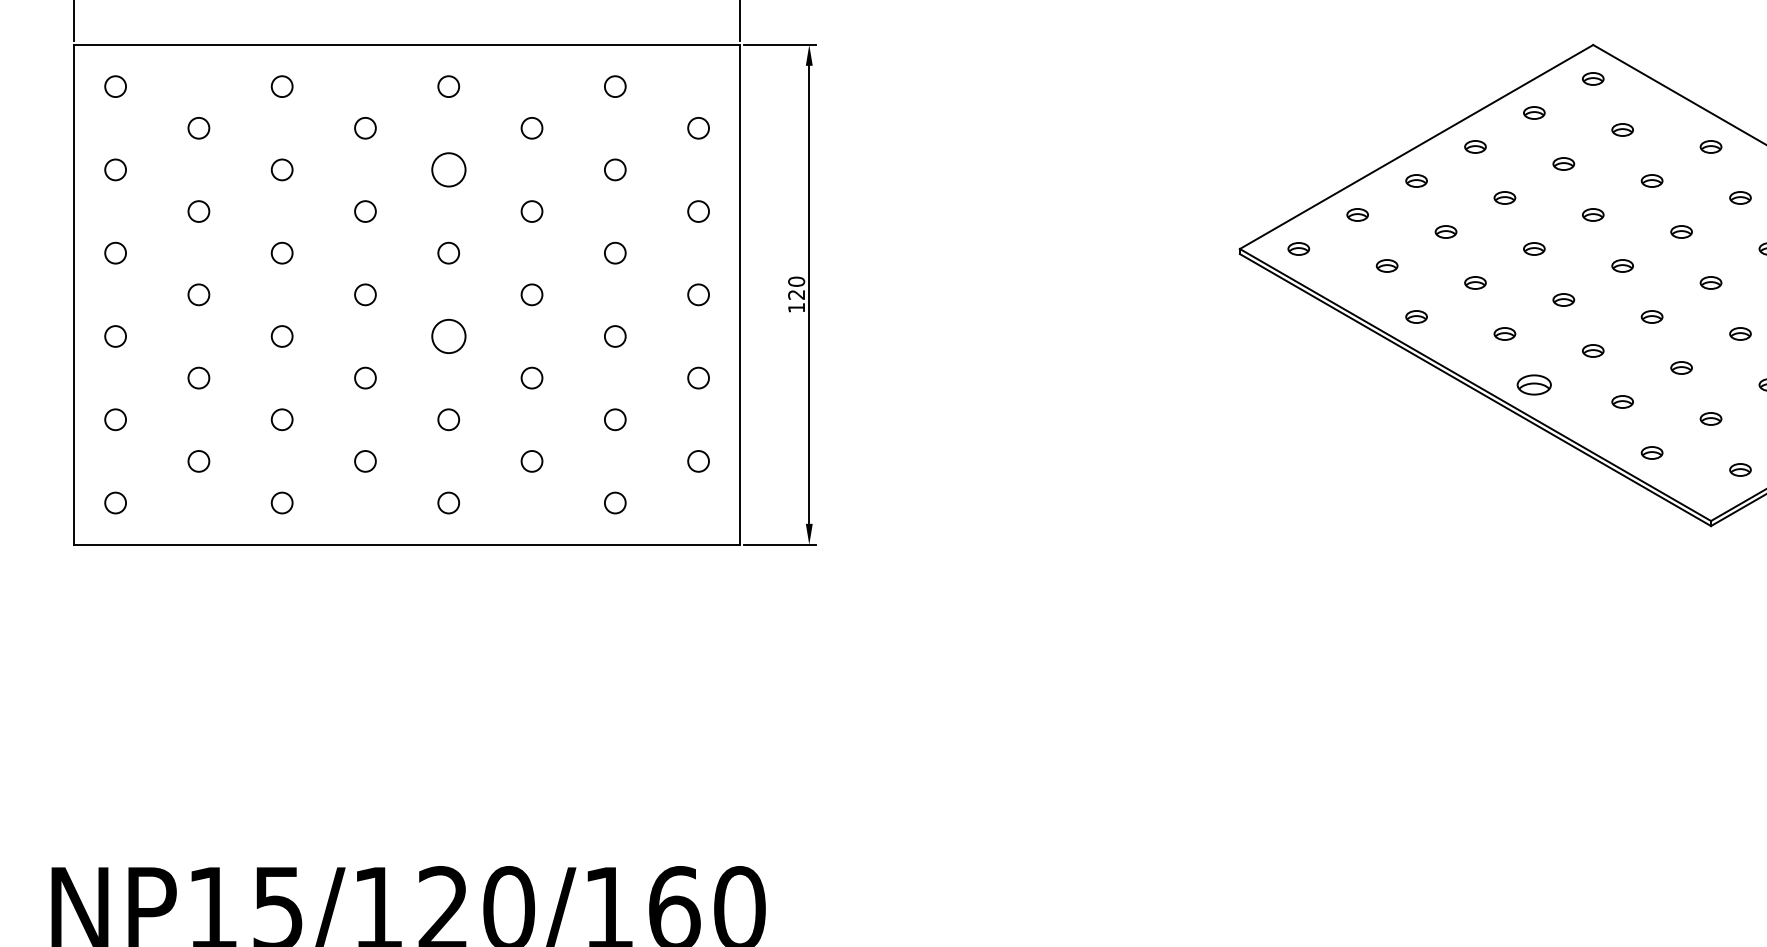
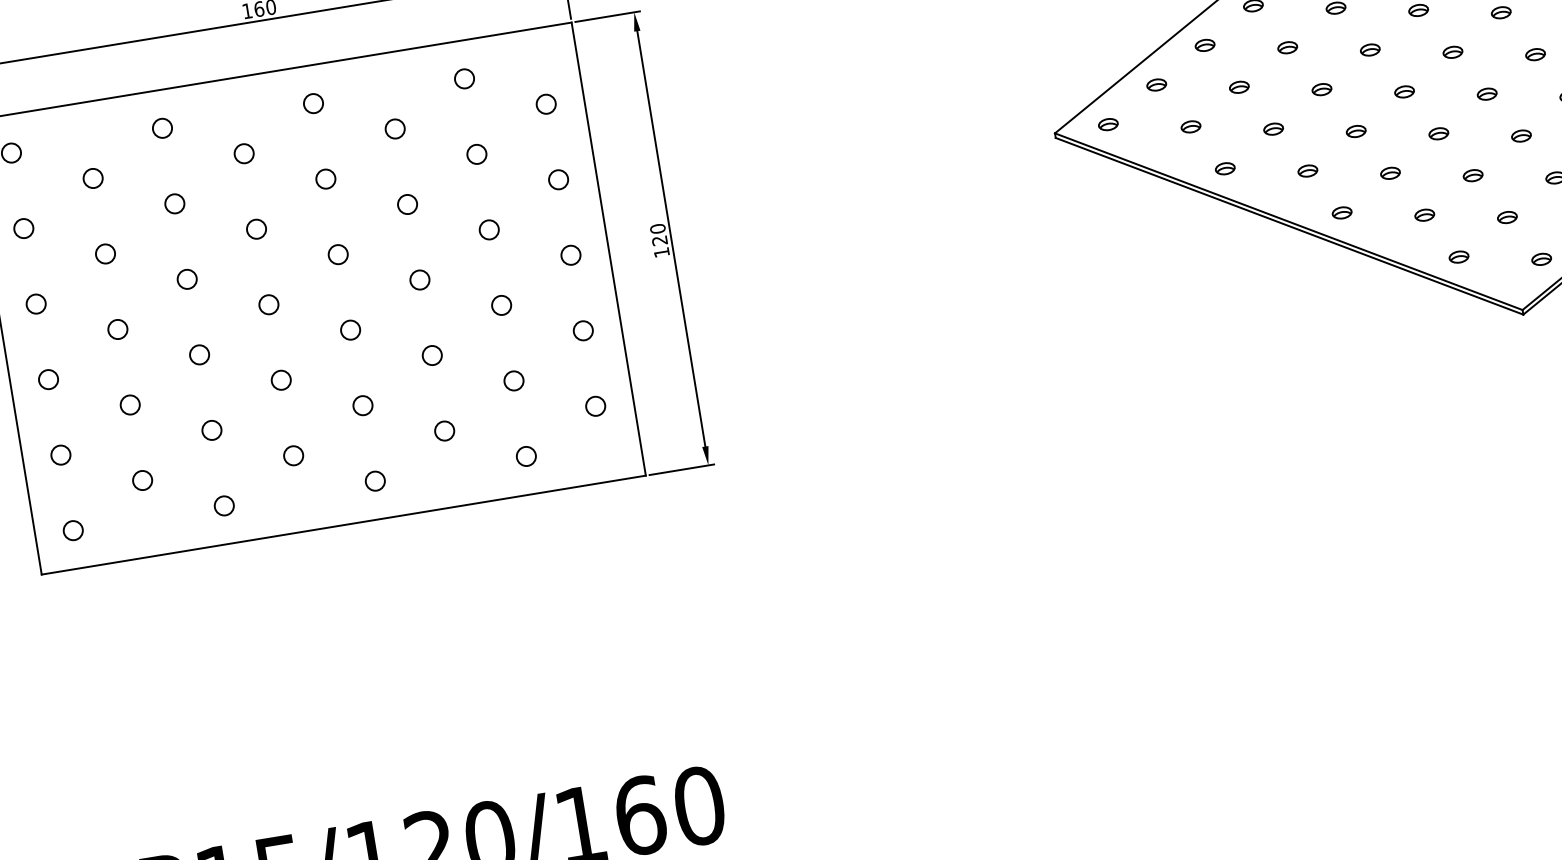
circle: (448, 169) -> (325, 178), size x0.62
circle: (448, 336) -> (350, 330), size x0.62
part: (1534, 384) -> (1342, 212), size x0.62

